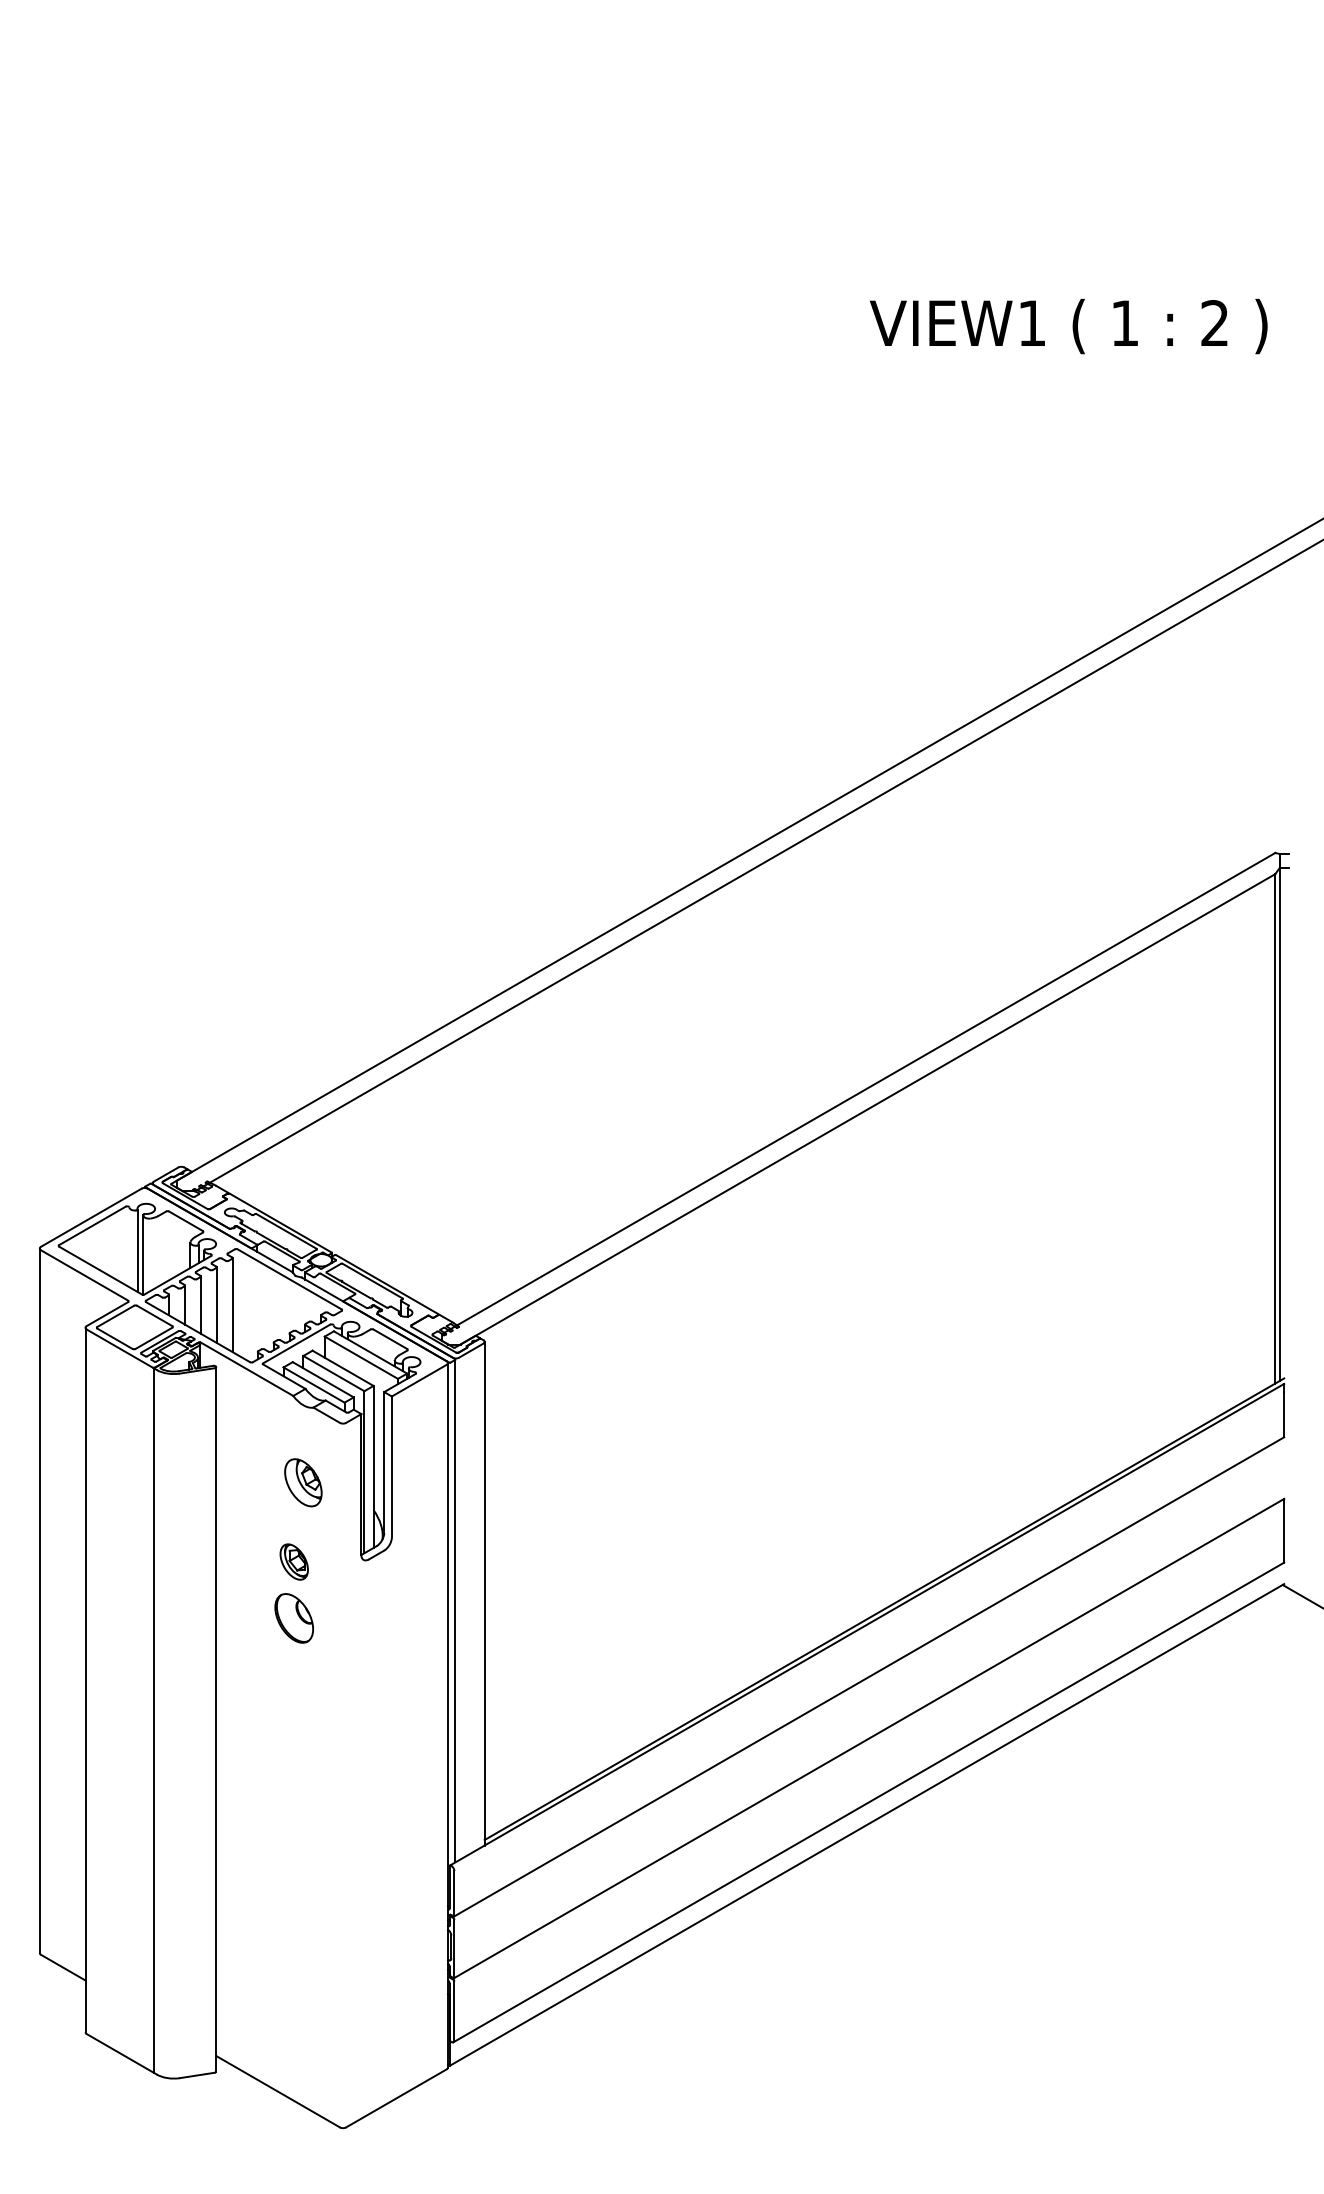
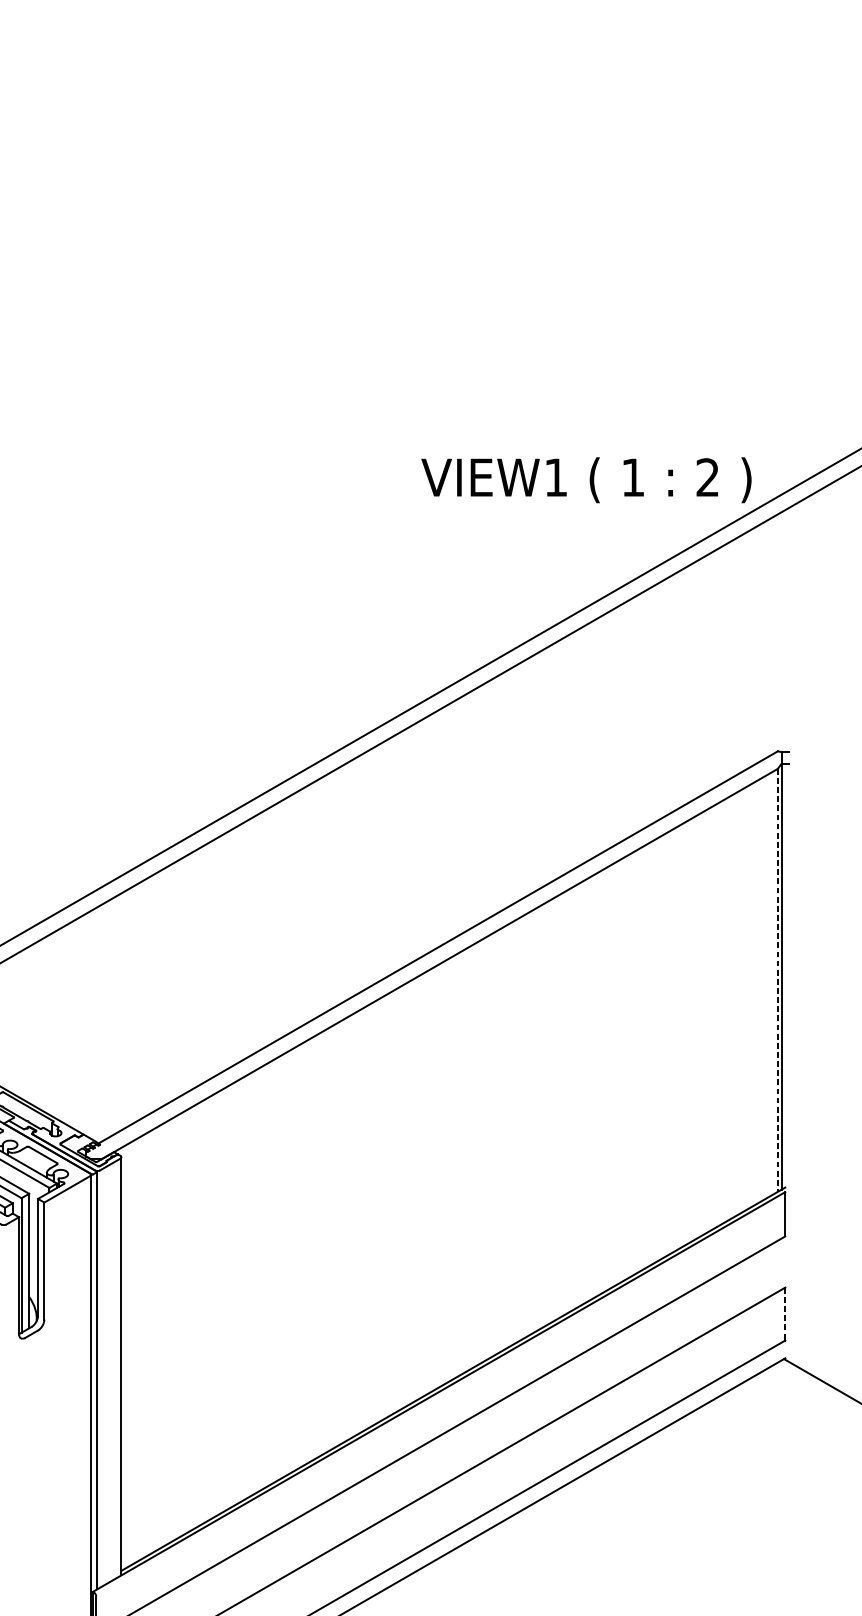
text: (1068, 326) -> (586, 480), moved
line: (1275, 1128) -> (778, 980), solid -> dashed
line: (1284, 1531) -> (785, 1314), solid -> dashed

